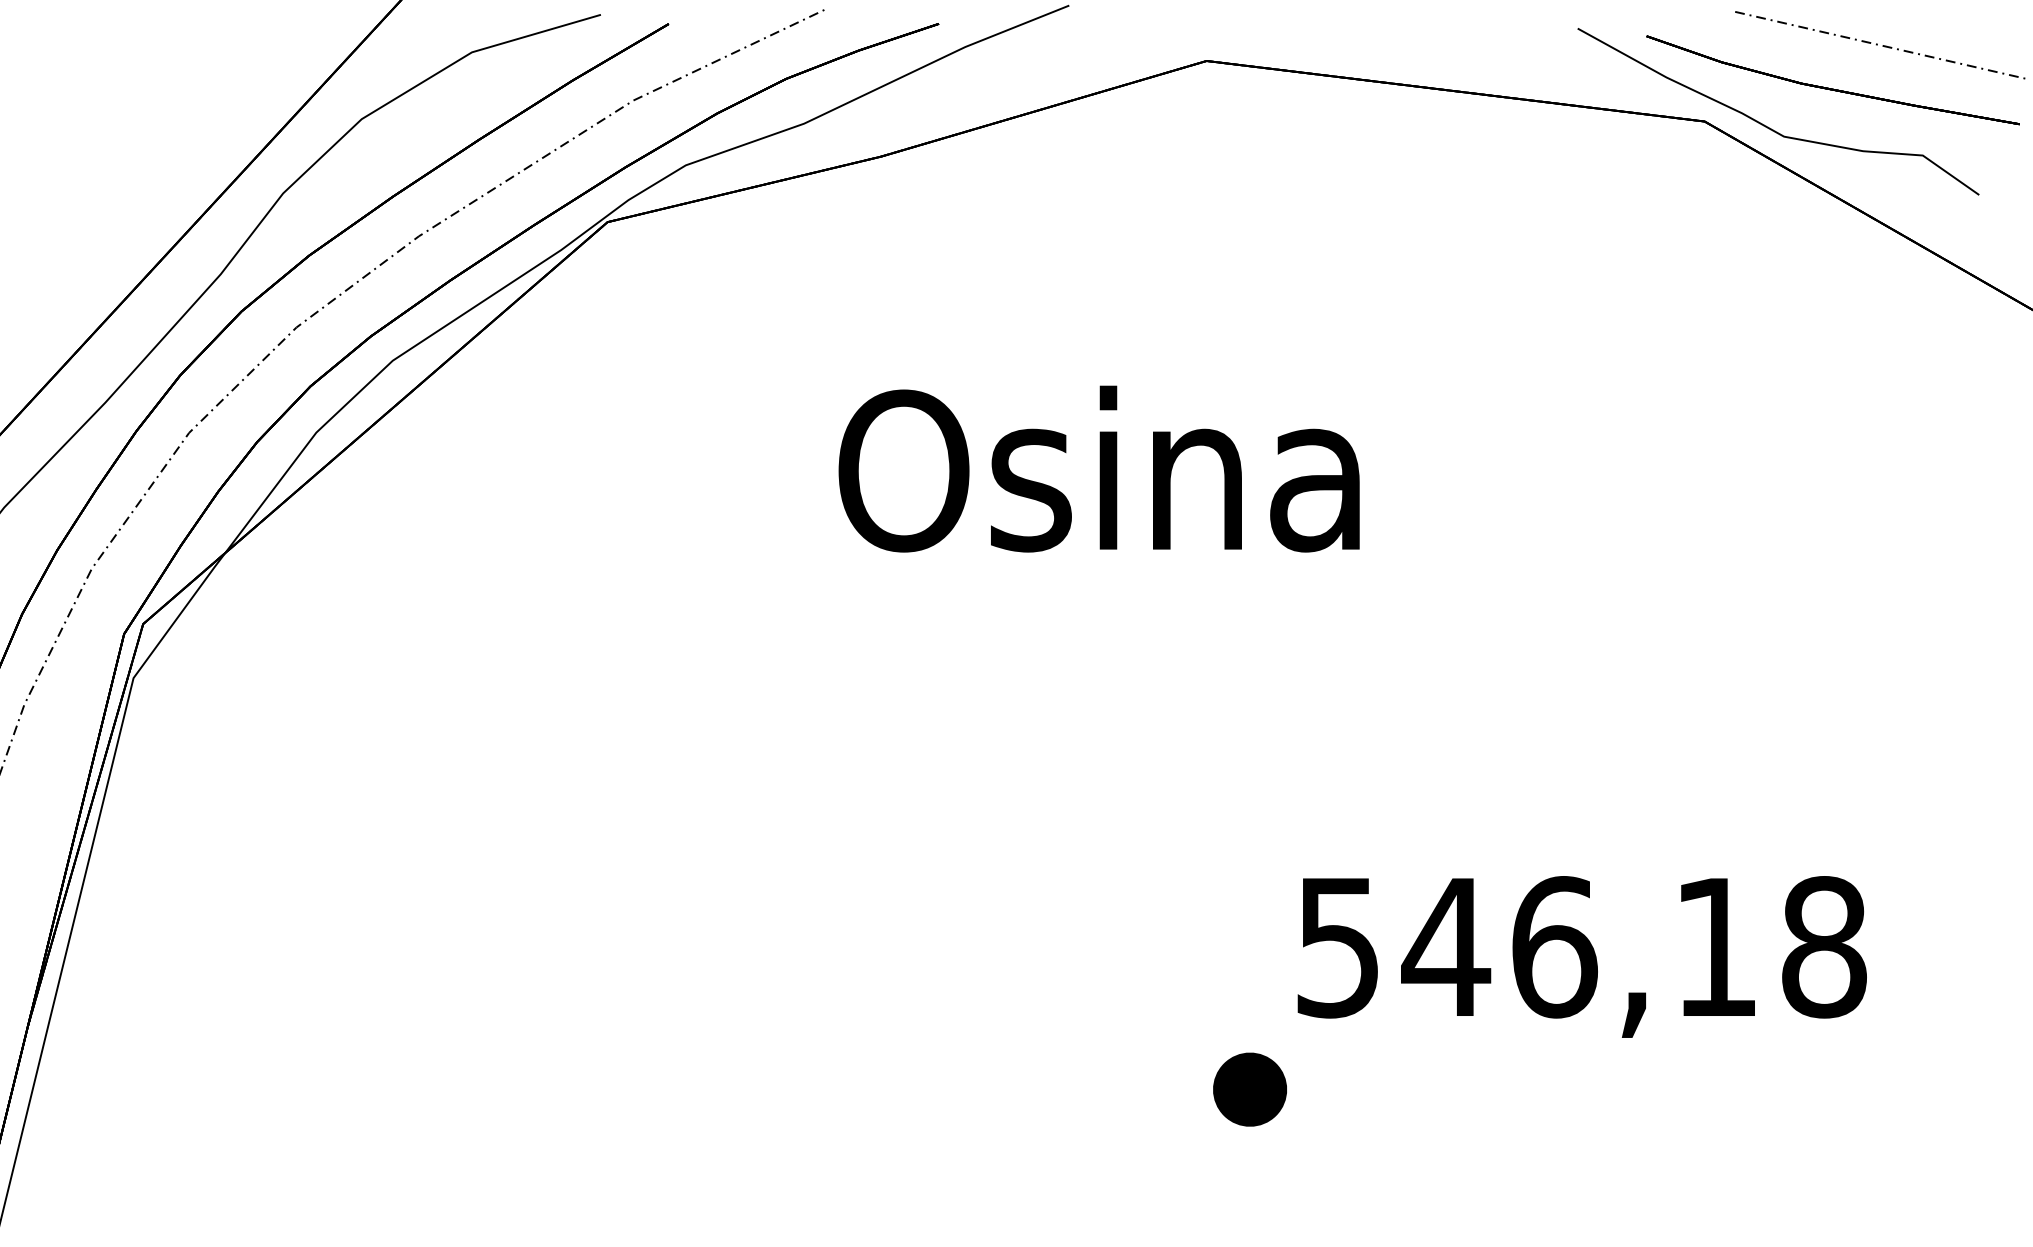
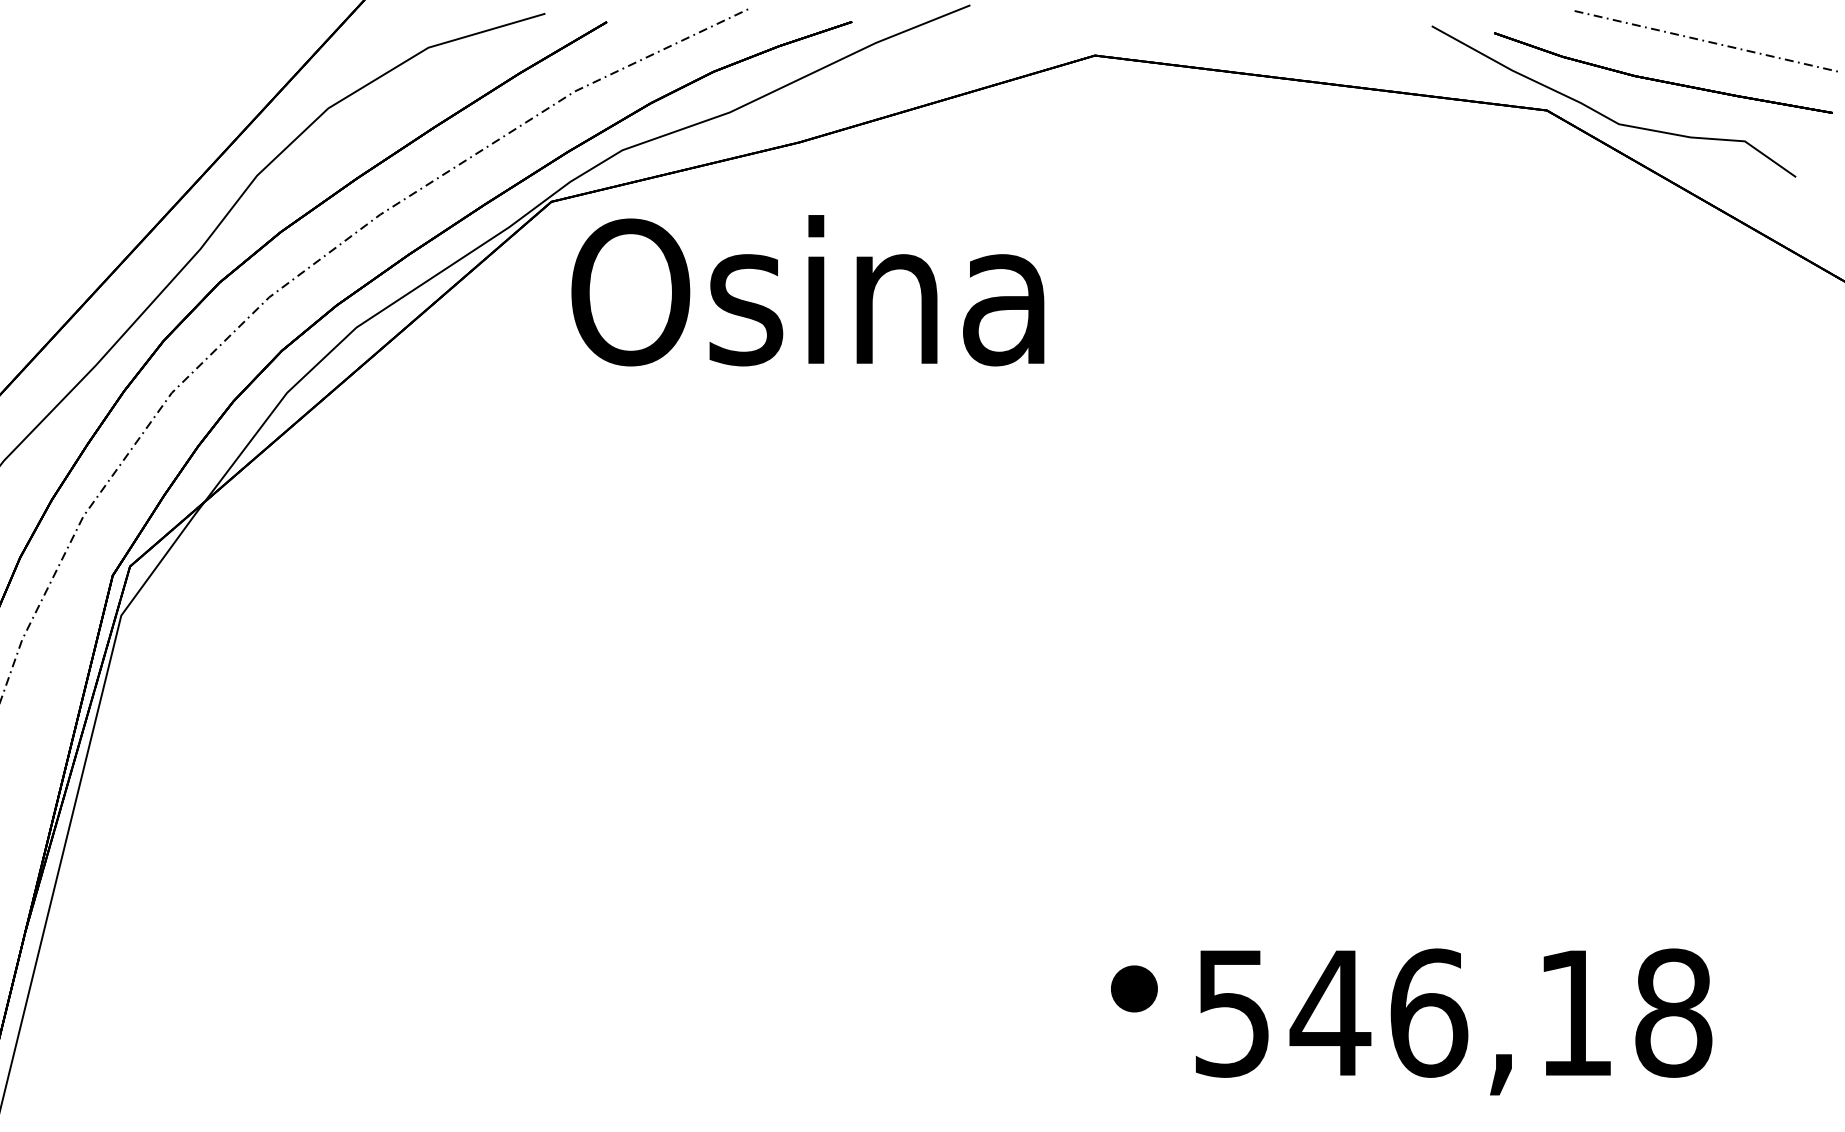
text: (1098, 468) -> (807, 290), moved
text: (1581, 956) -> (1453, 1021), moved
part: (1249, 1089) -> (1133, 988), size x0.7

